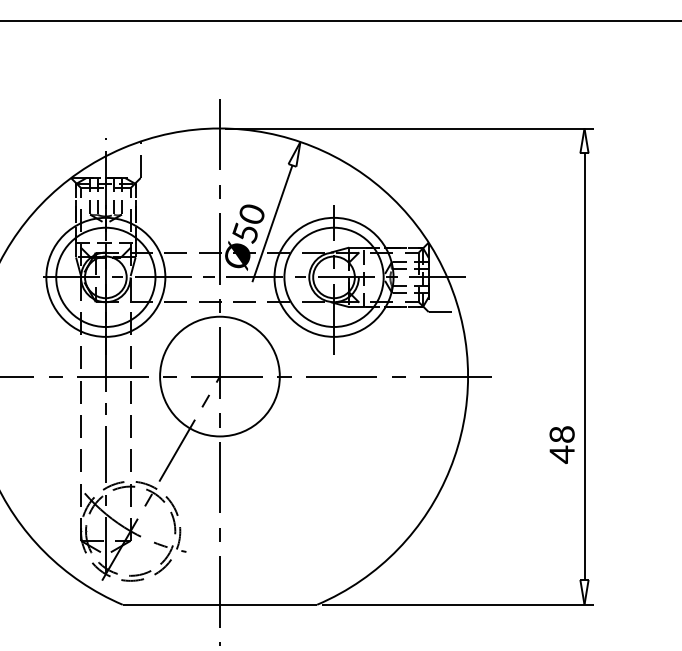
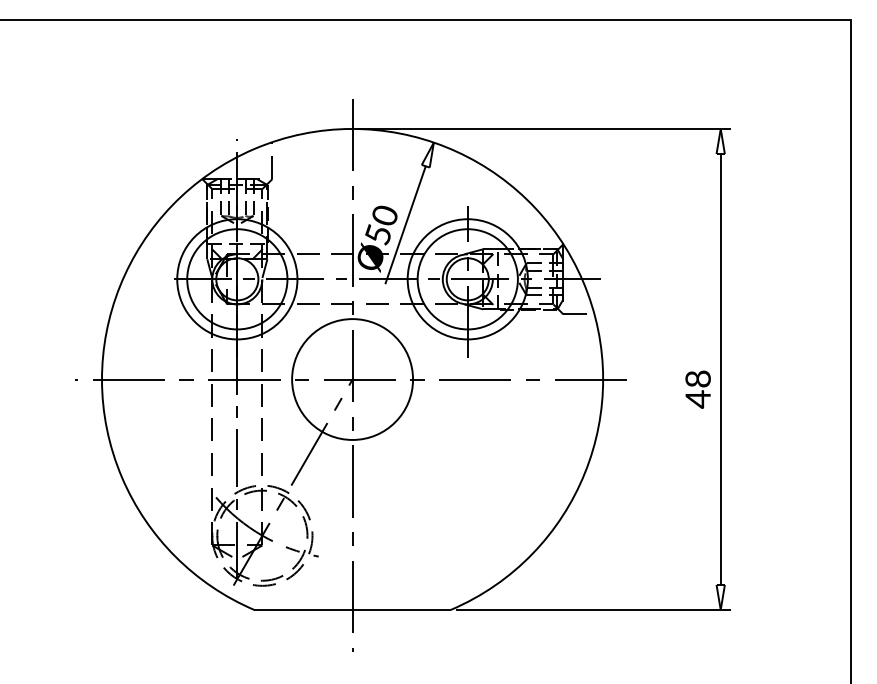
text: (561, 444) -> (697, 389), moved

